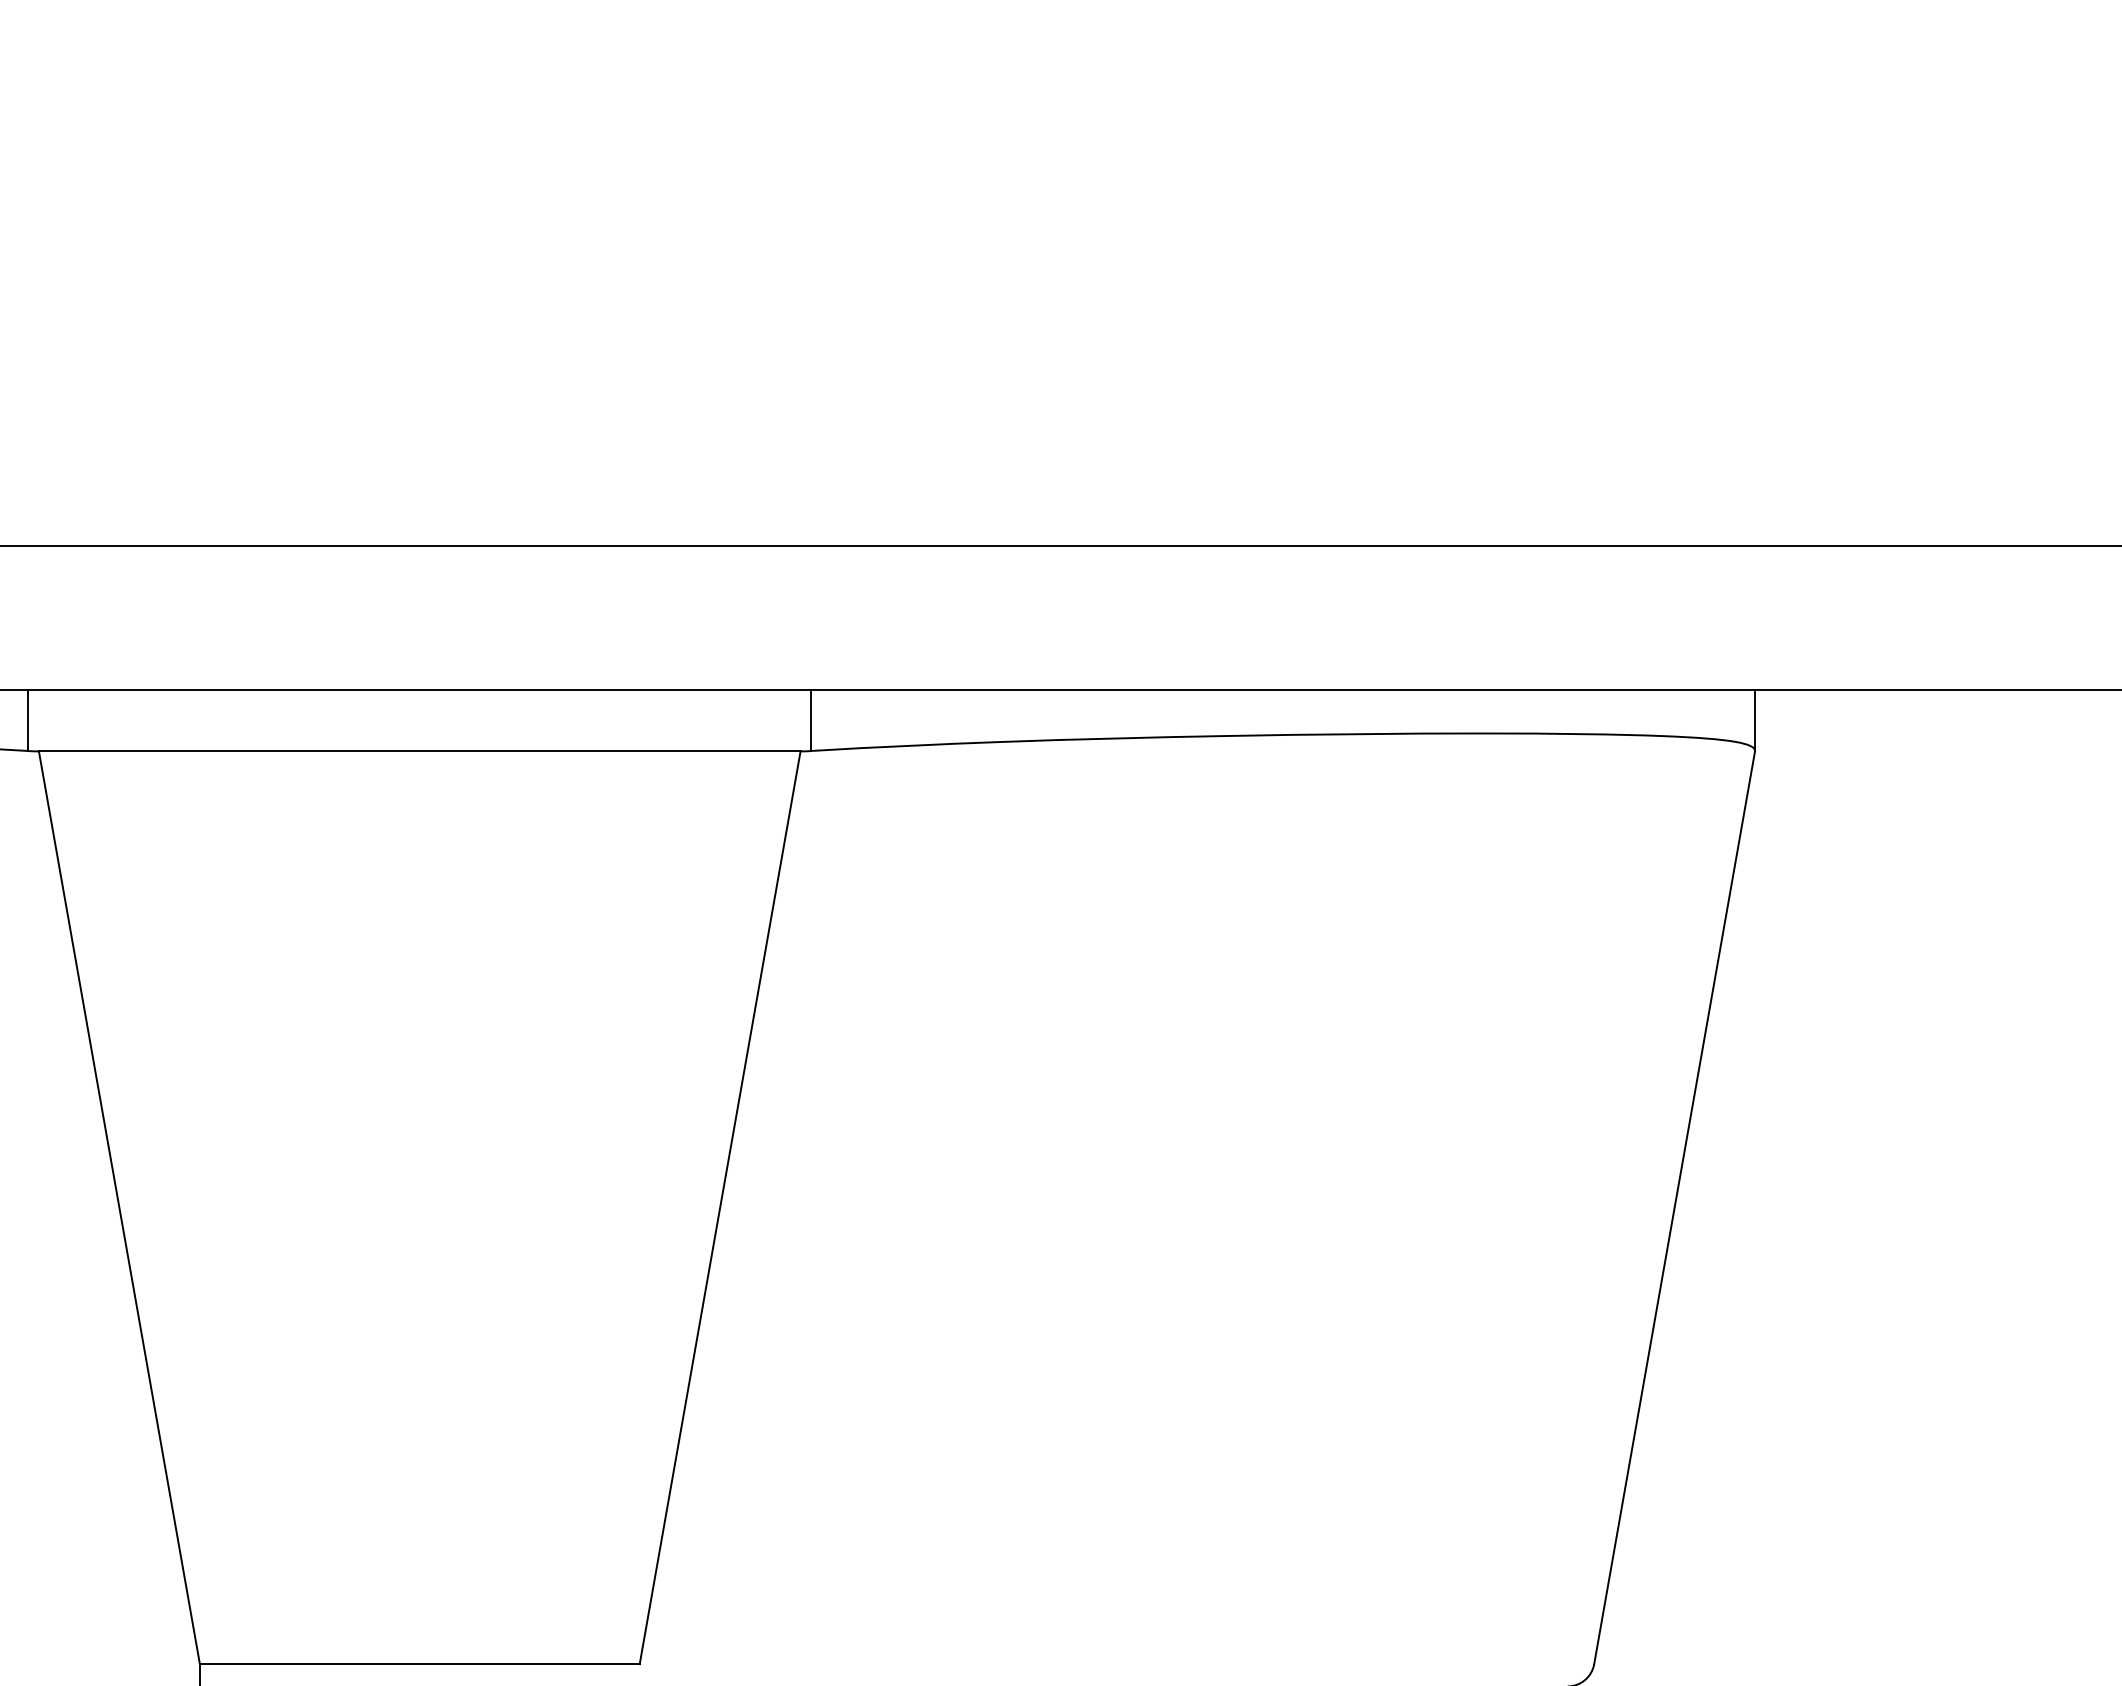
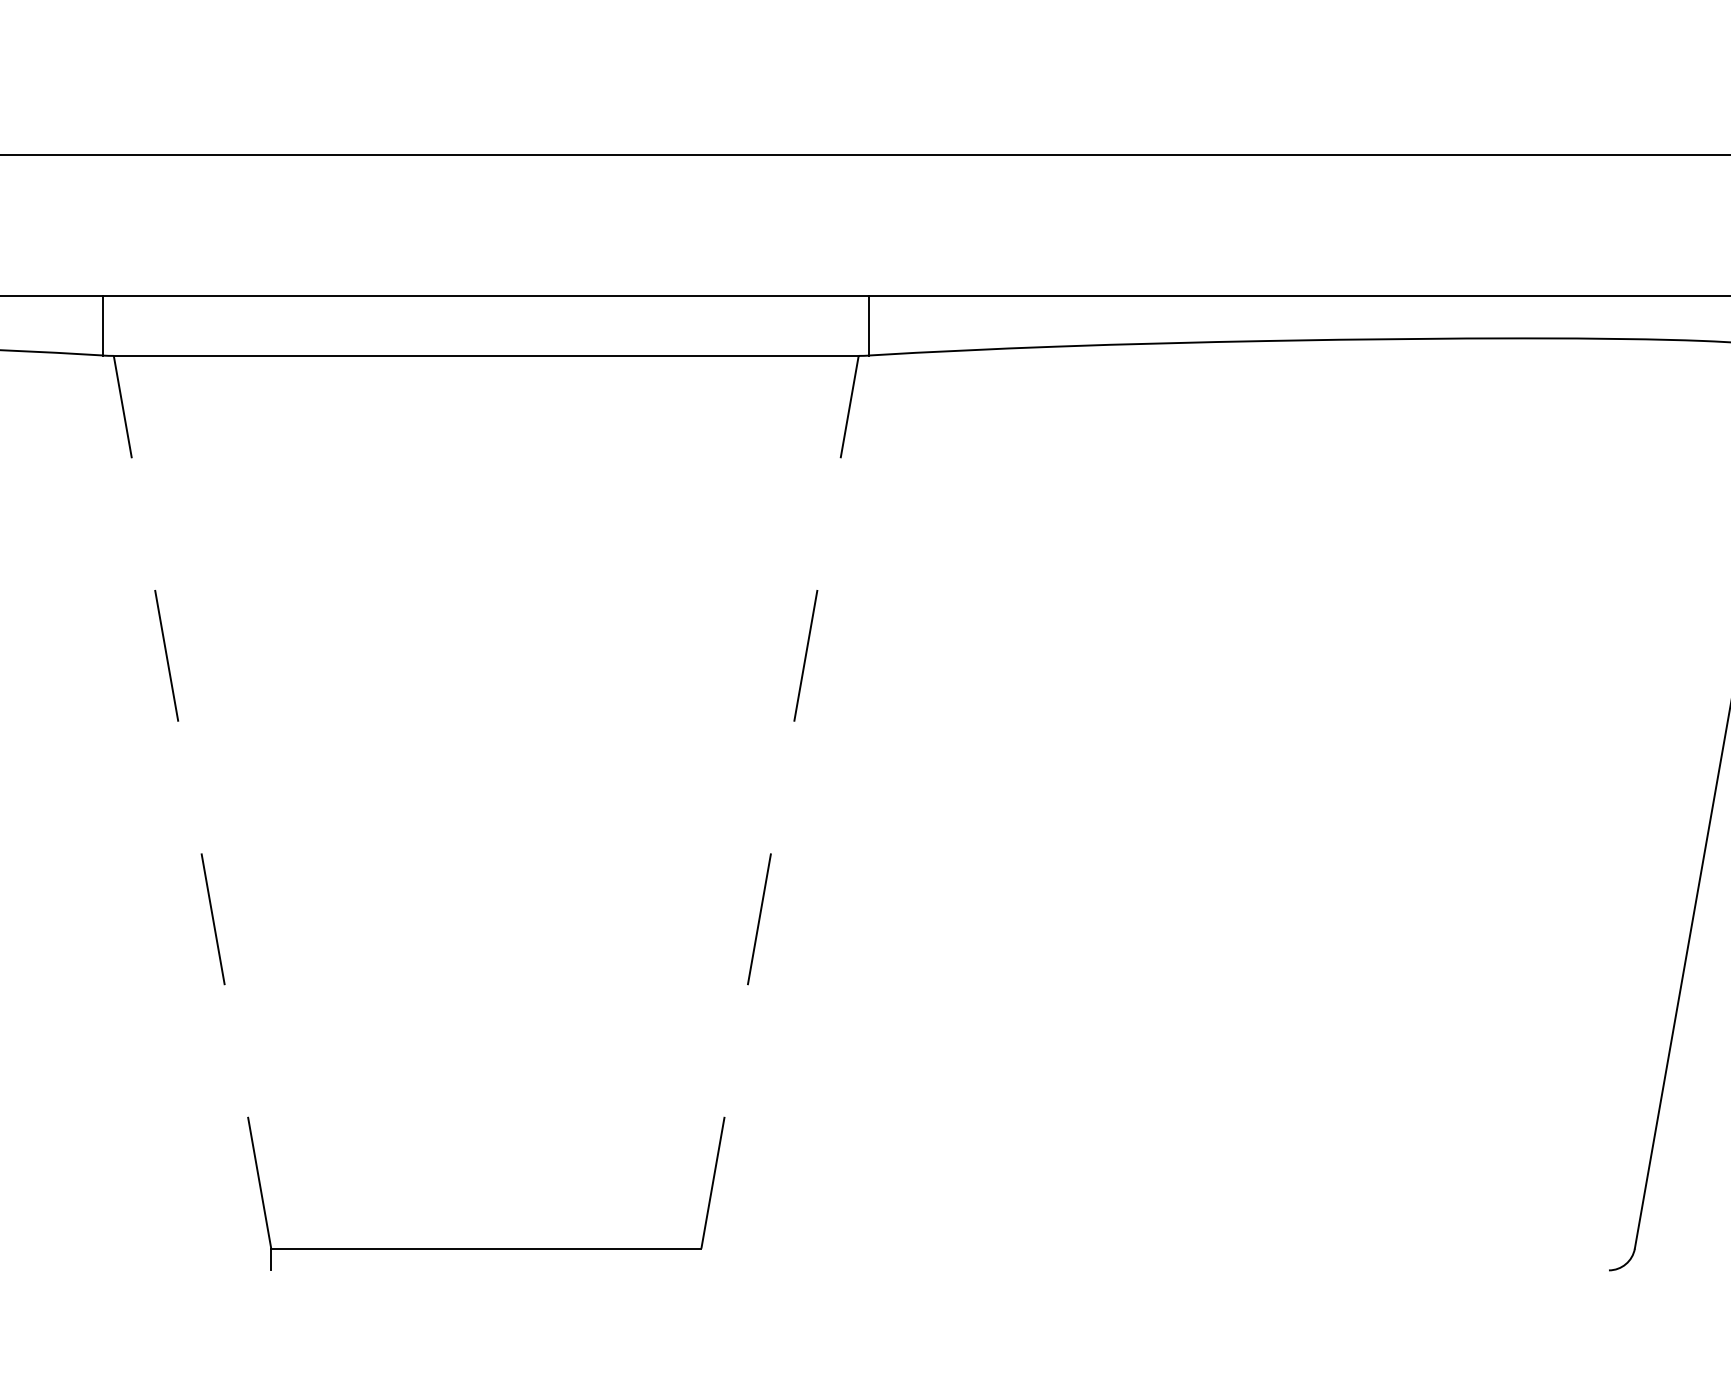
line: (119, 1207) -> (192, 801), solid -> dashed
line: (720, 1207) -> (780, 801), solid -> dashed

